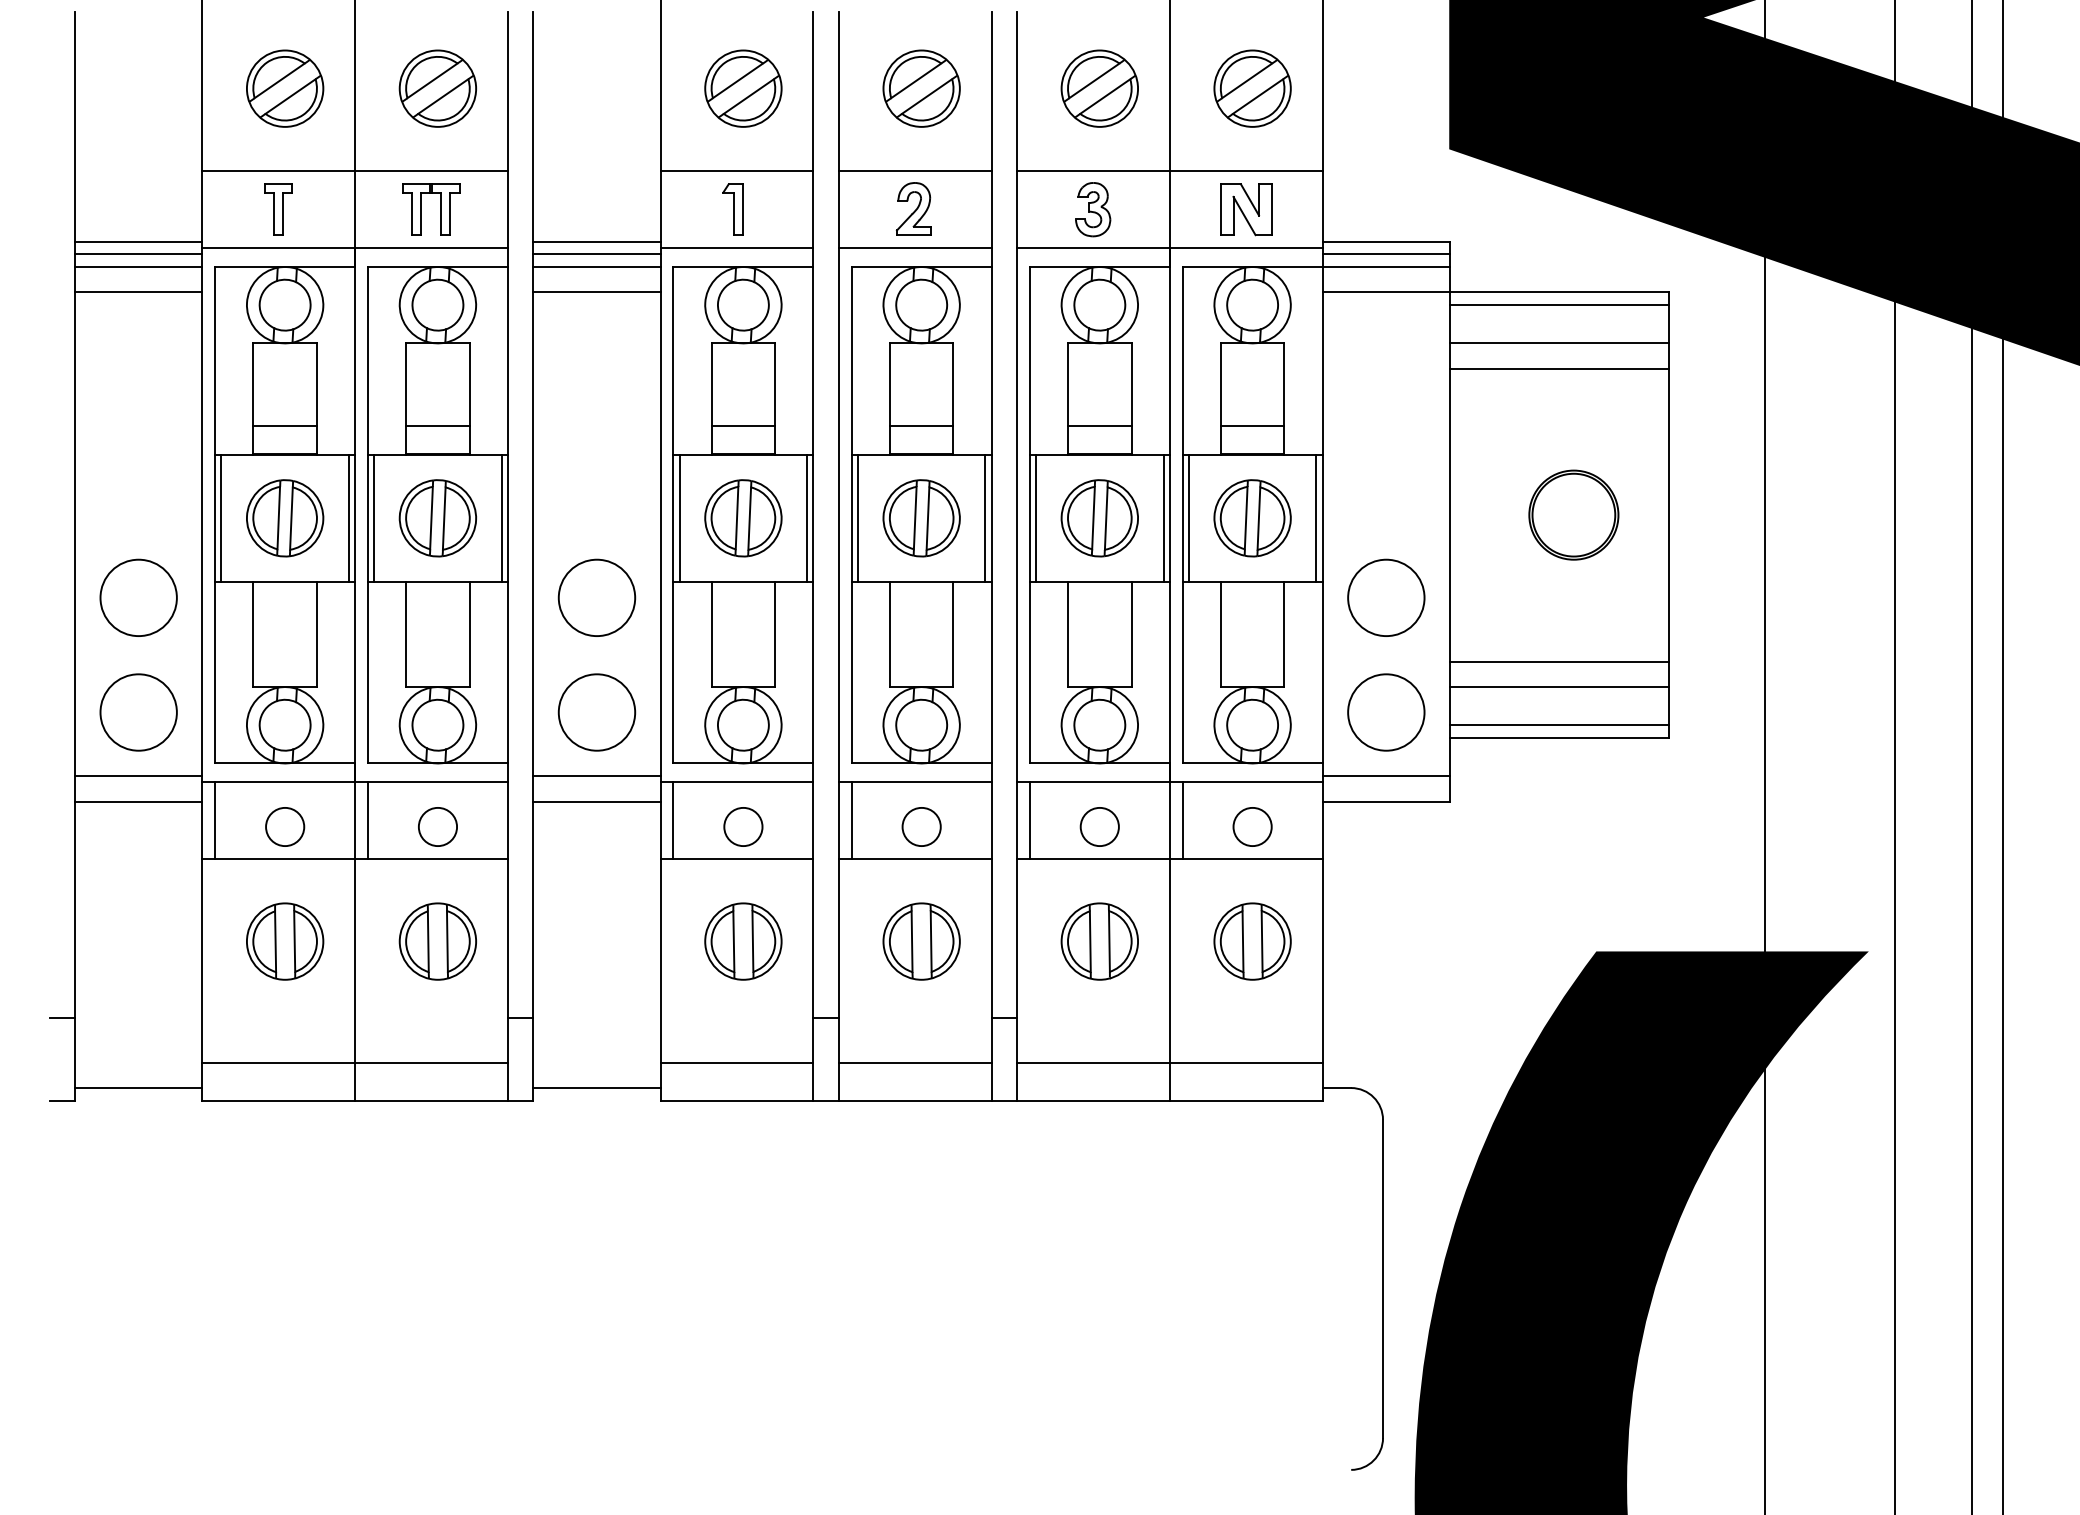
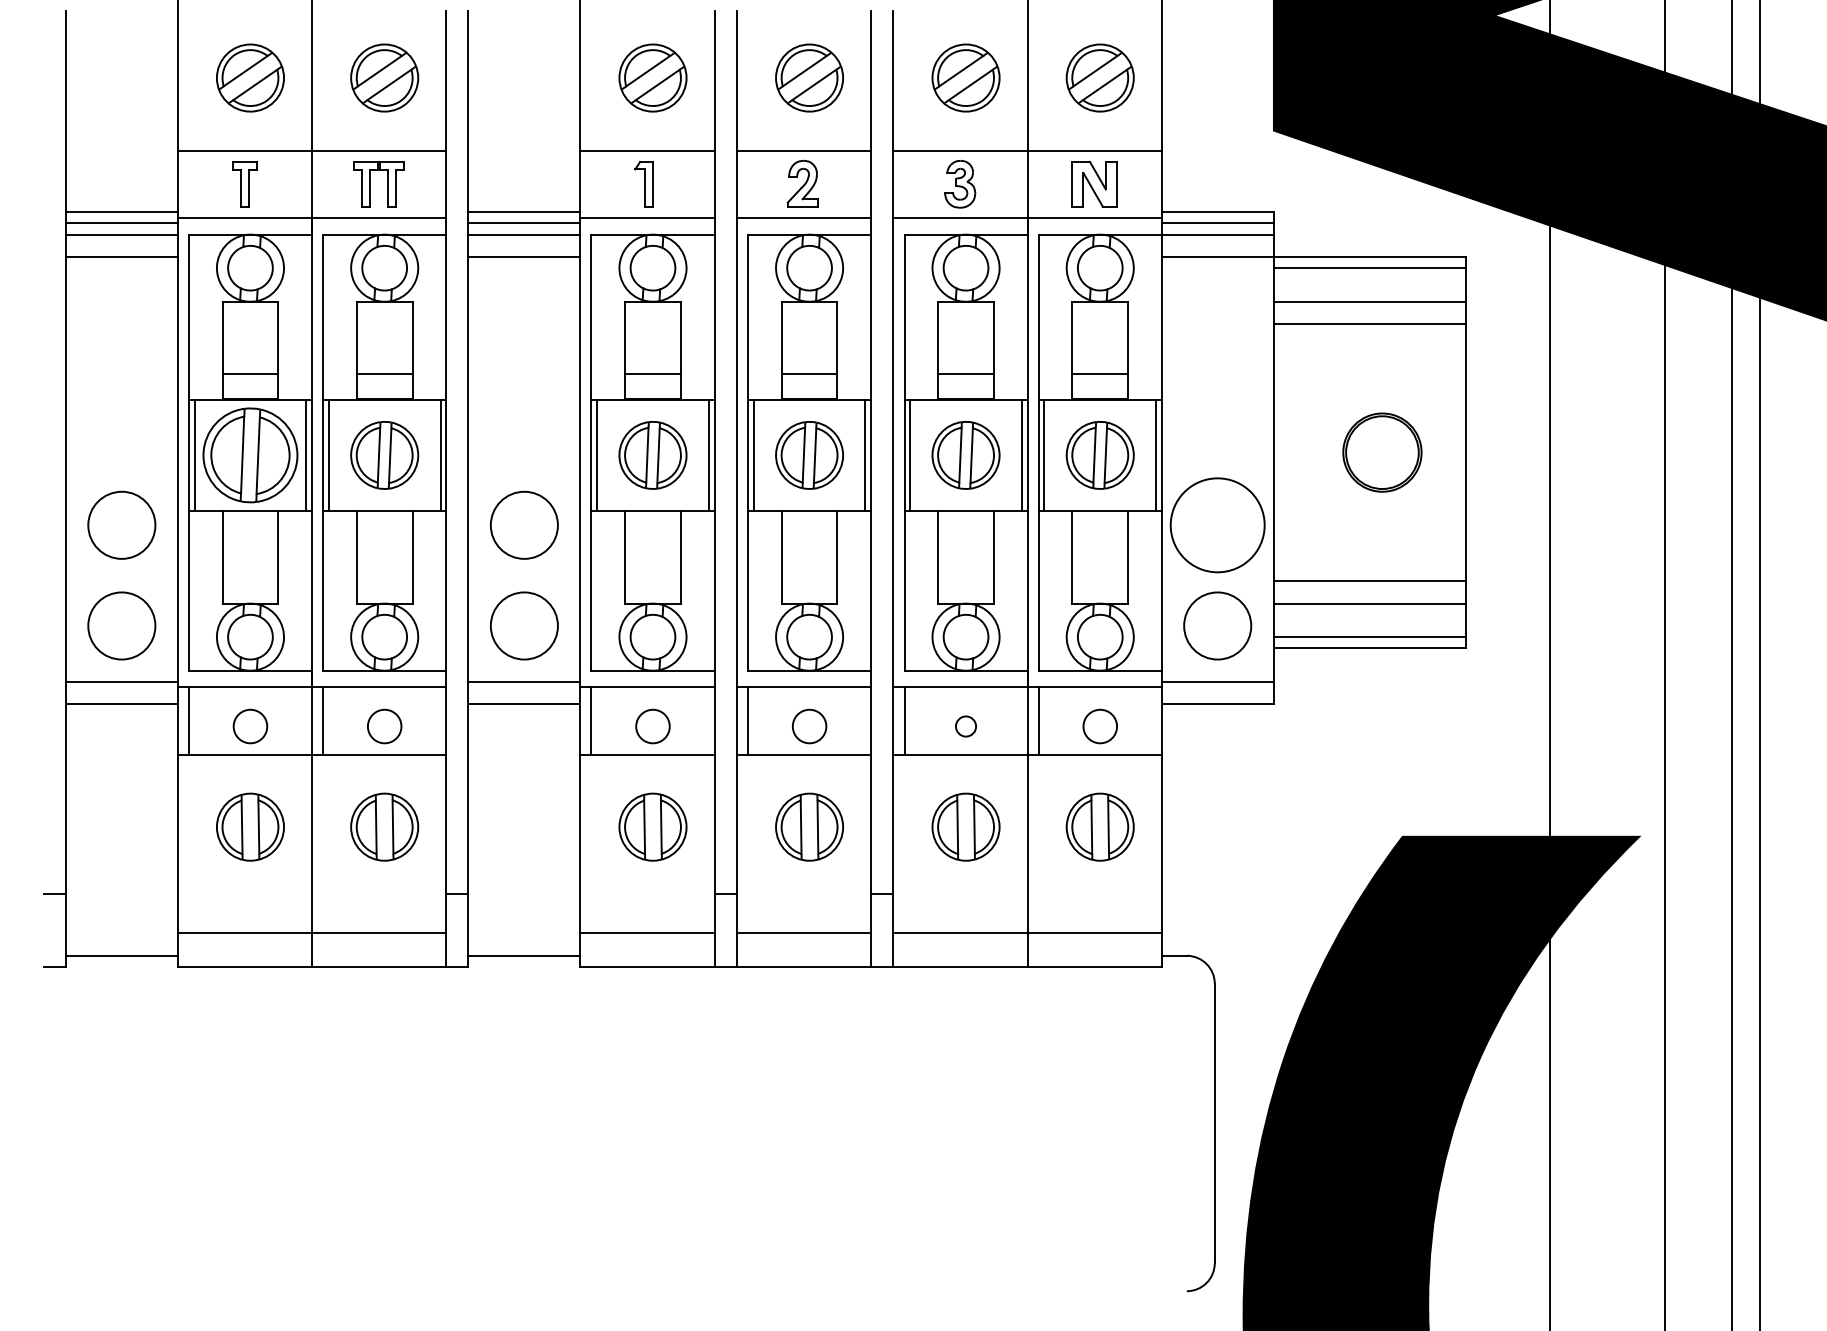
part: (285, 518) -> (250, 455), size x1.4
circle: (1386, 596) -> (1217, 524), size x1.4
circle: (1099, 826) -> (965, 726), size x0.6

